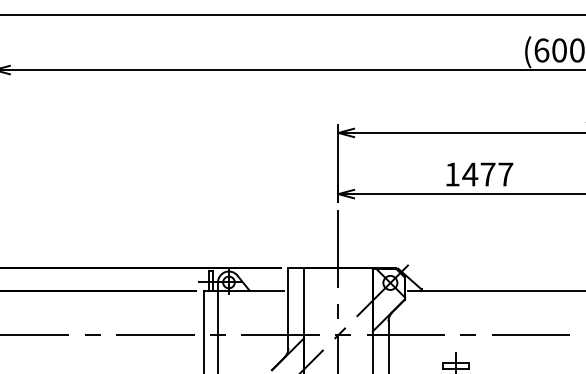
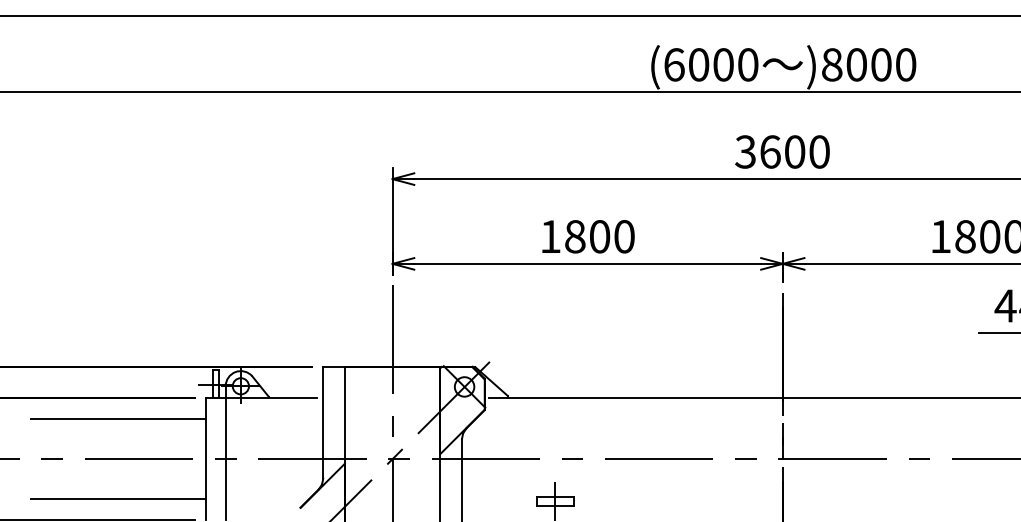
text: (487, 174) -> (599, 236), 1477 -> 1800
line: (140, 305) -> (118, 418), added
line: (140, 364) -> (118, 499), added

